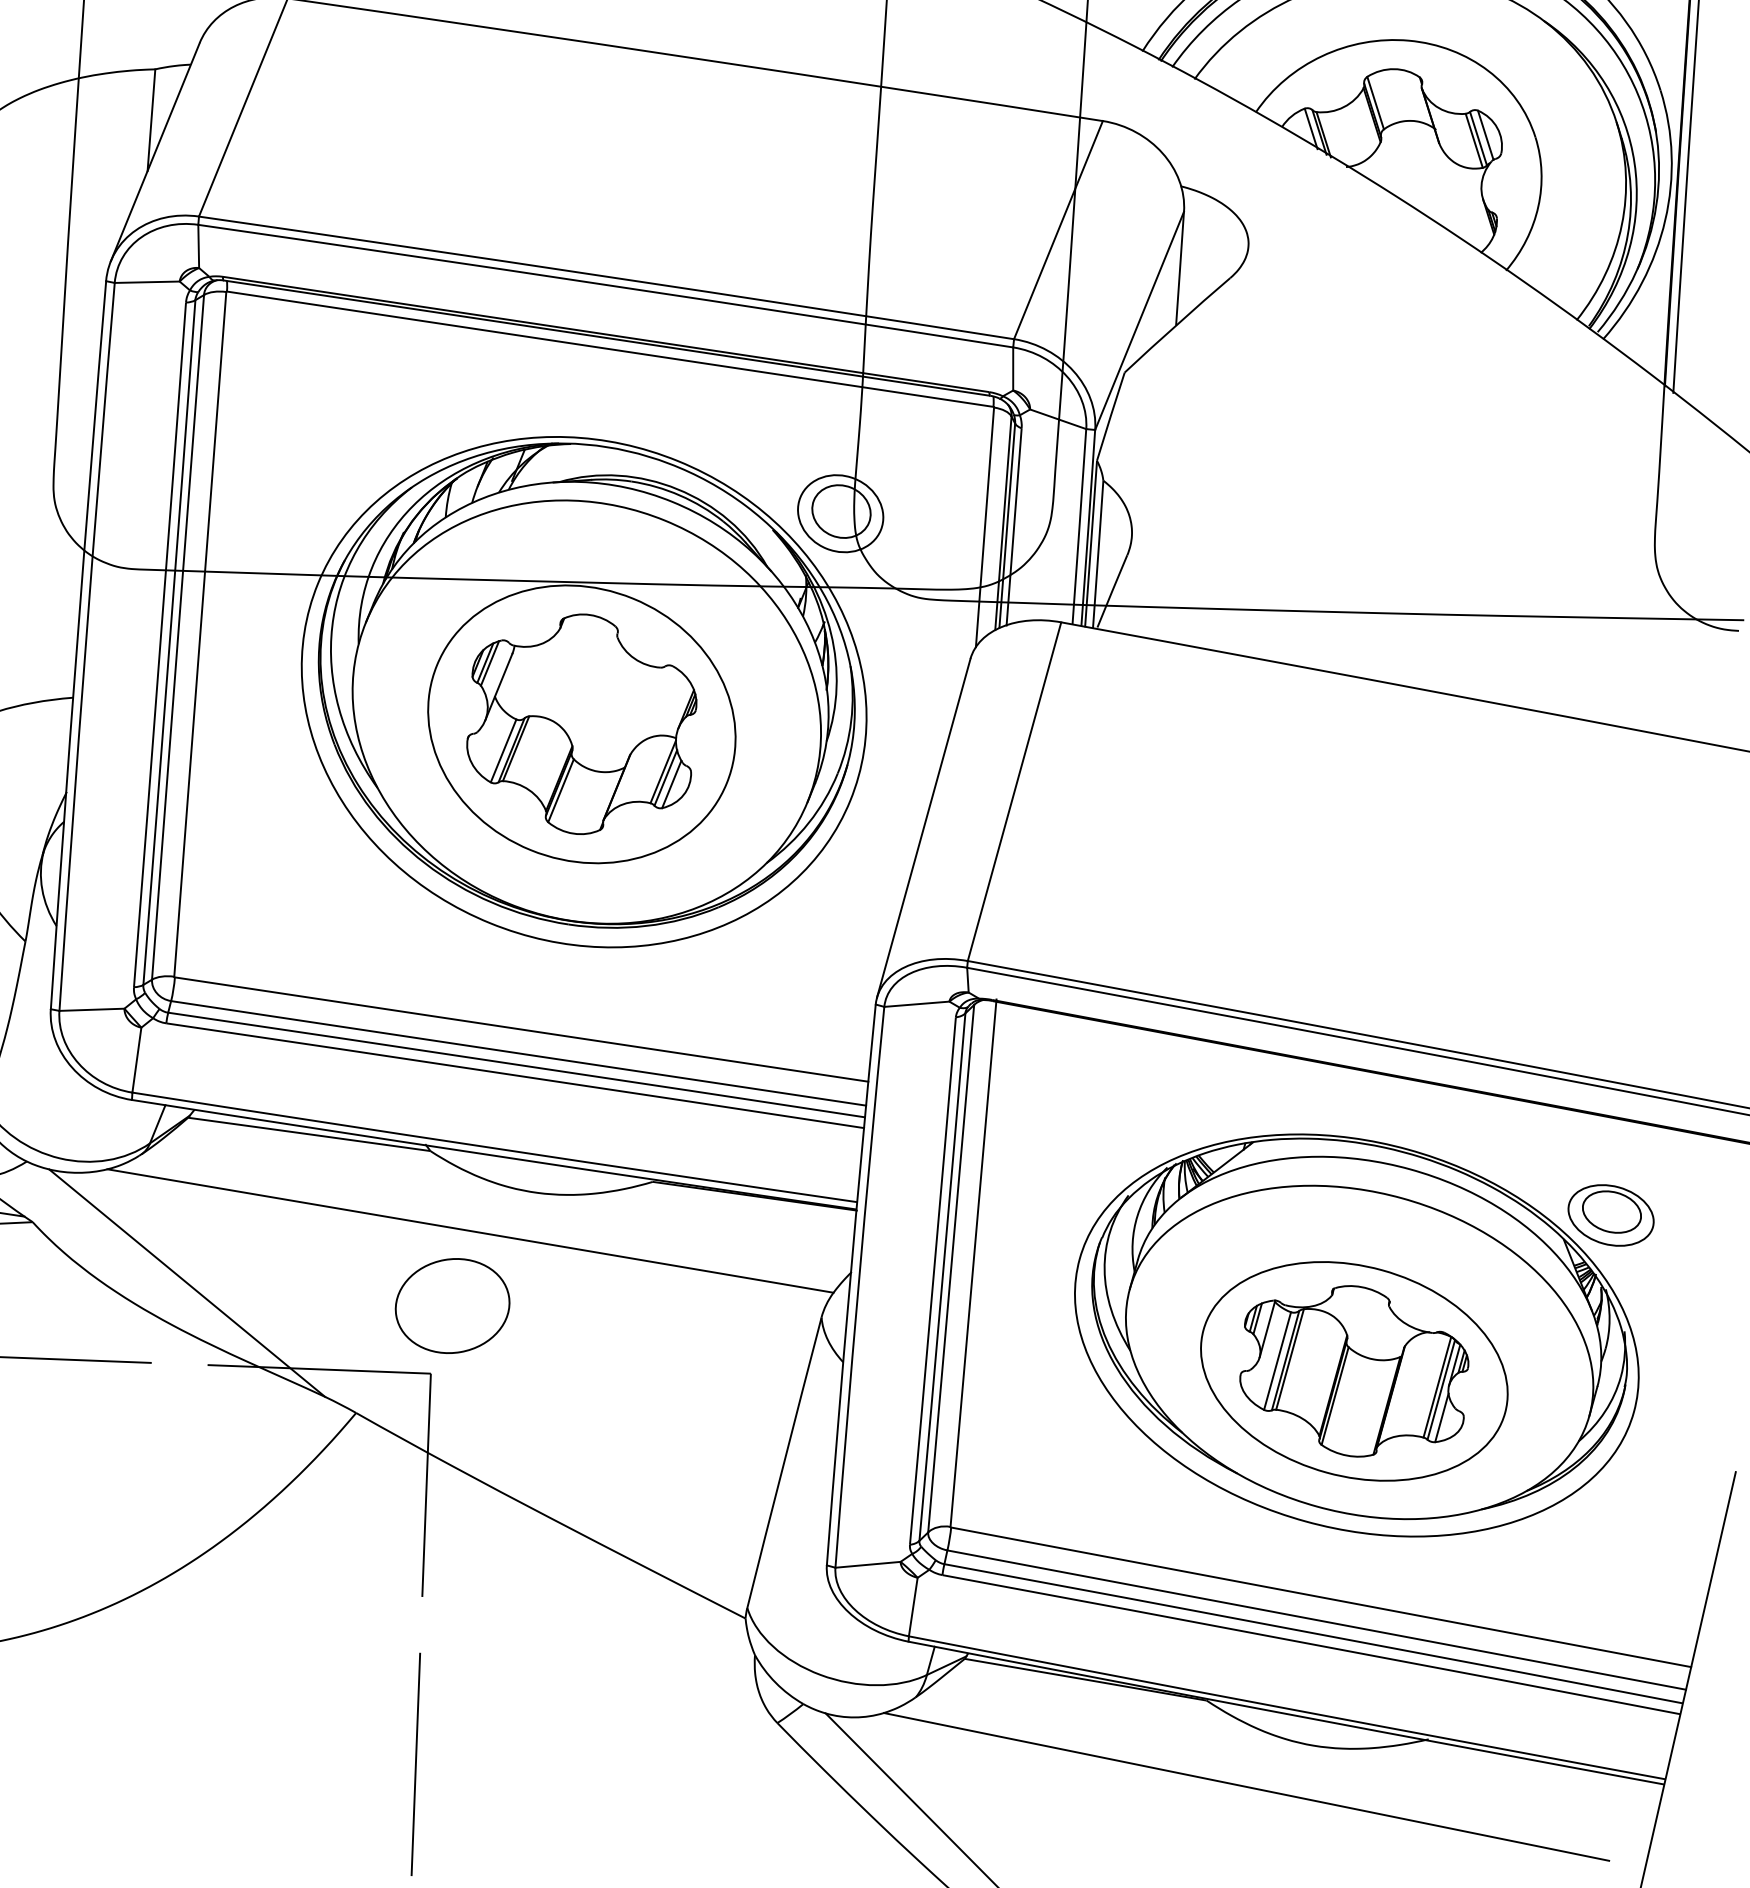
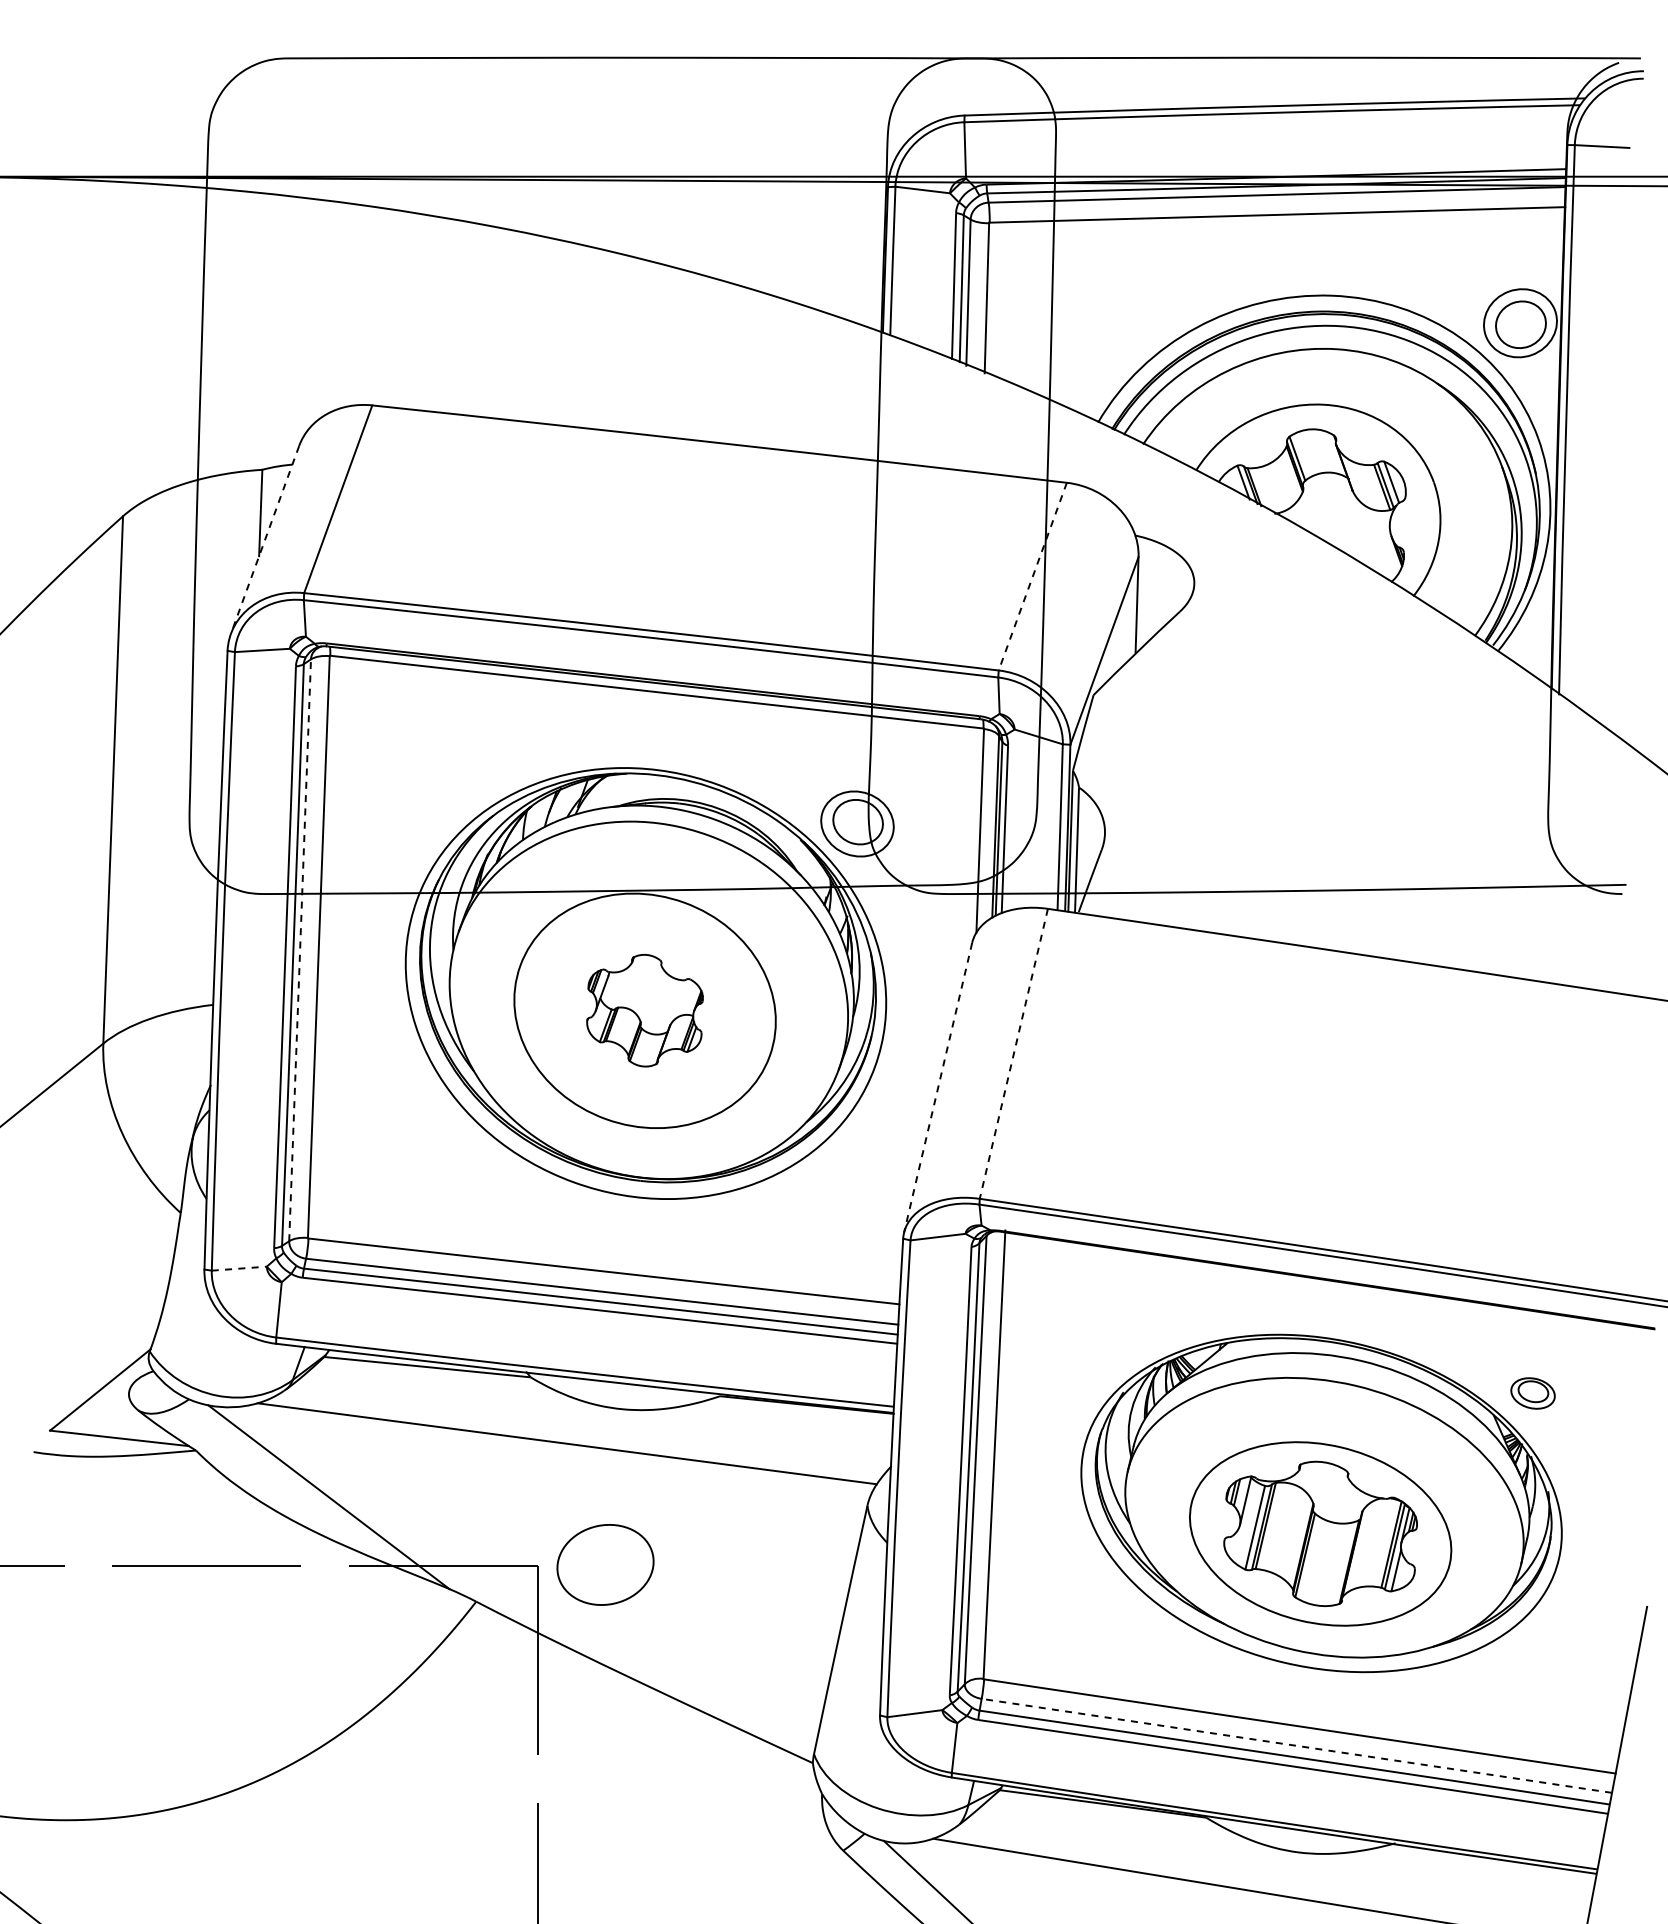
line: (155, 151) -> (265, 539), solid -> dashed
line: (1058, 229) -> (1032, 576), solid -> dashed
line: (178, 636) -> (300, 949), solid -> dashed
part: (581, 723) -> (644, 1010), size x0.6
line: (1014, 791) -> (1013, 1053), solid -> dashed
line: (924, 827) -> (938, 1087), solid -> dashed
line: (92, 1009) -> (239, 1268), solid -> dashed
part: (1610, 1215) -> (1532, 1393), size x0.6
part: (452, 1305) -> (605, 1564), moved
line: (1316, 1619) -> (1296, 1745), solid -> dashed

